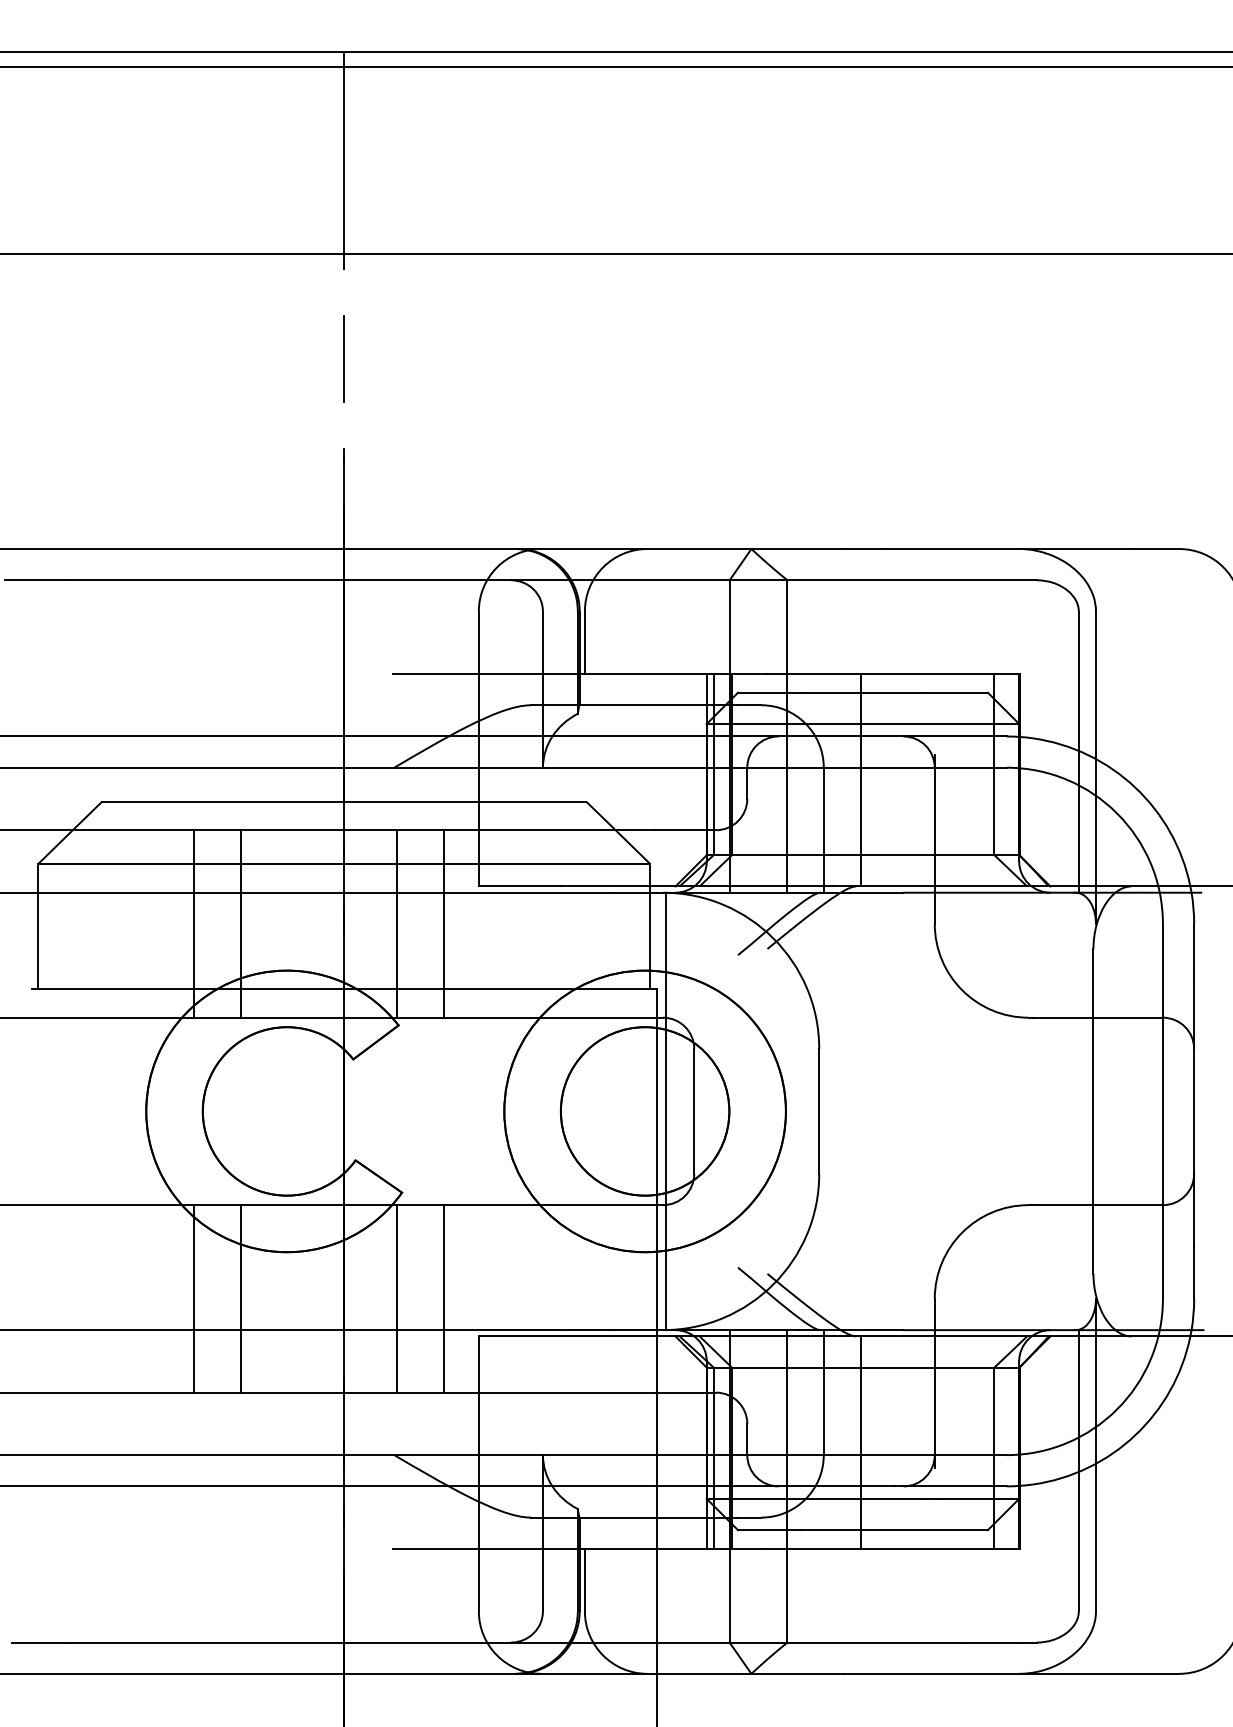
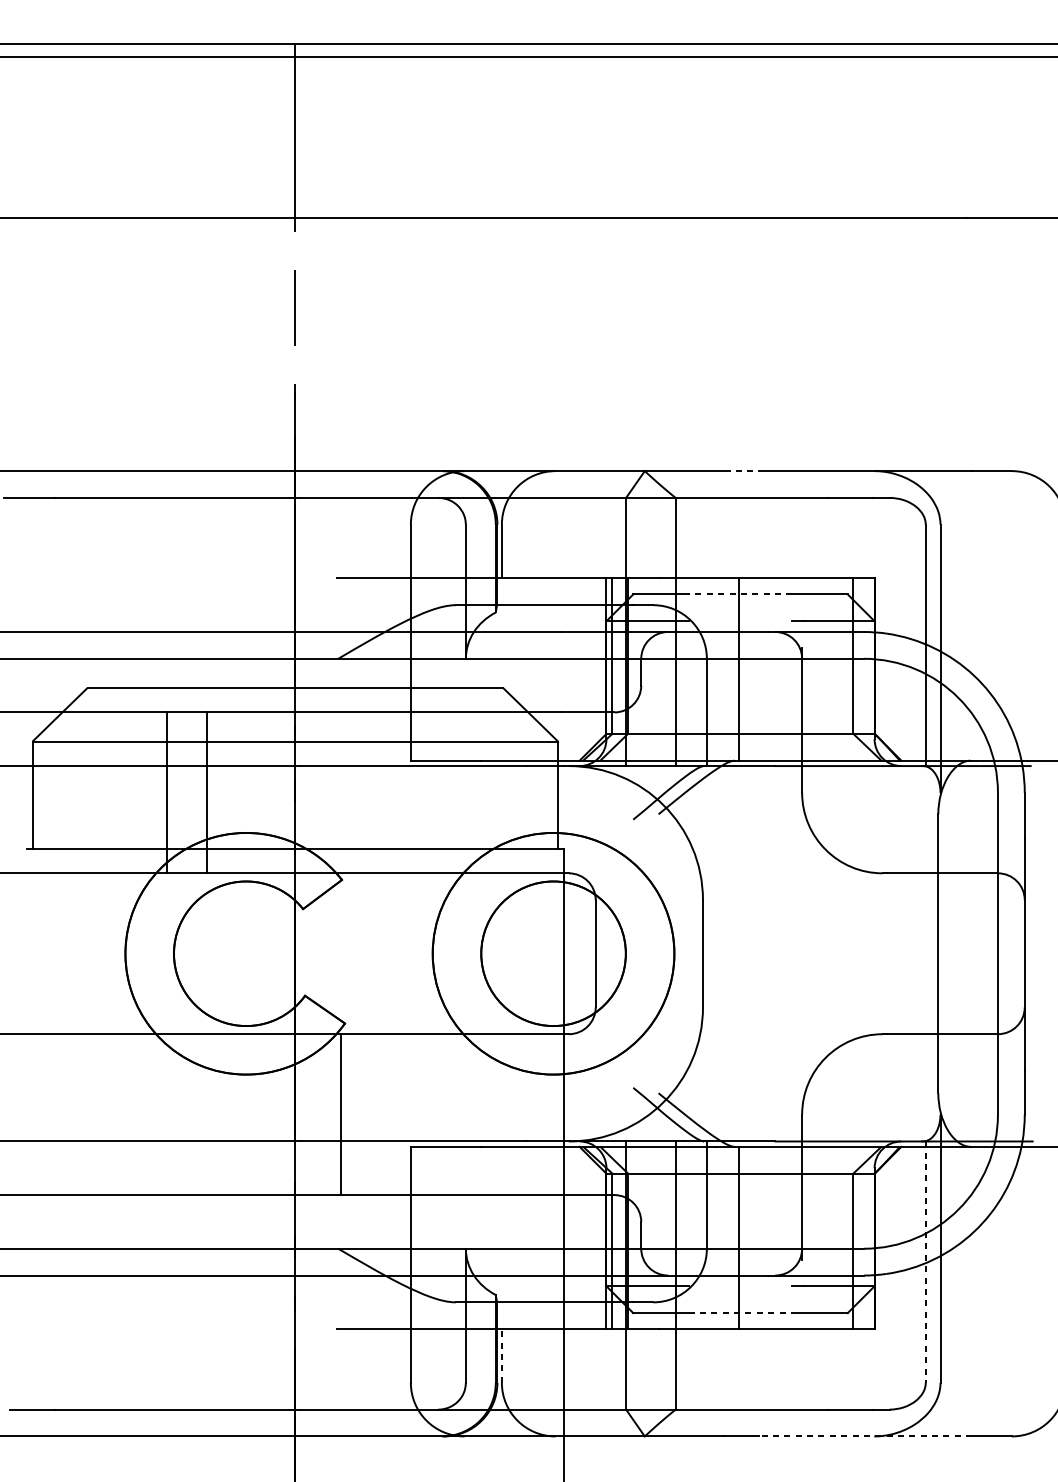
line: (864, 549) -> (741, 471), solid -> dashed
line: (862, 692) -> (740, 594), solid -> dashed
line: (862, 723) -> (740, 620), removed
line: (397, 923) -> (341, 792), removed
line: (444, 923) -> (381, 792), removed
line: (666, 1111) -> (571, 953), removed
line: (194, 1298) -> (166, 1114), removed
line: (241, 1298) -> (207, 1114), removed
line: (444, 1298) -> (381, 1114), removed
line: (1078, 1470) -> (925, 1261), solid -> dashed
line: (862, 1498) -> (740, 1285), removed
line: (863, 1530) -> (740, 1313), solid -> dashed
line: (584, 1579) -> (501, 1355), solid -> dashed
line: (1008, 1673) -> (865, 1436), solid -> dashed

